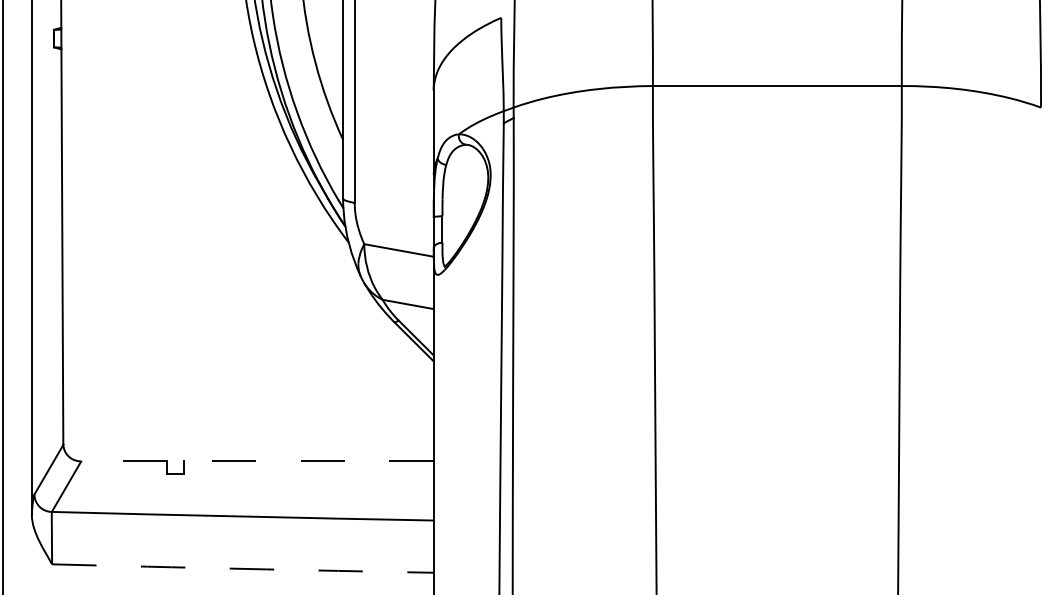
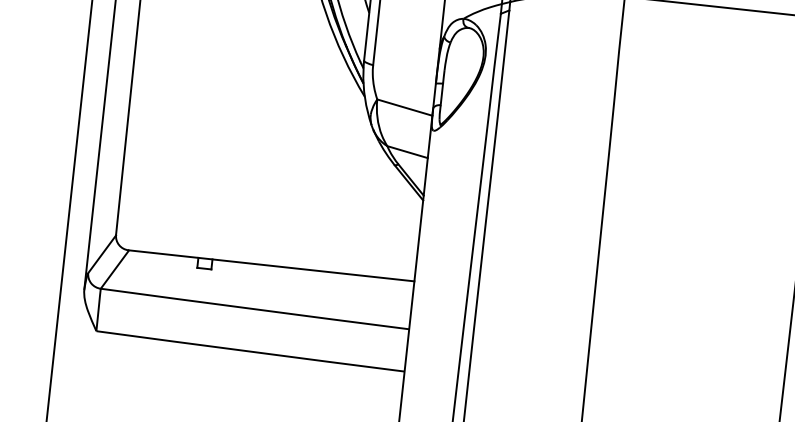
line: (256, 461) -> (270, 265), dashed -> solid
arc: (242, 568) -> (250, 351), dashed -> solid

